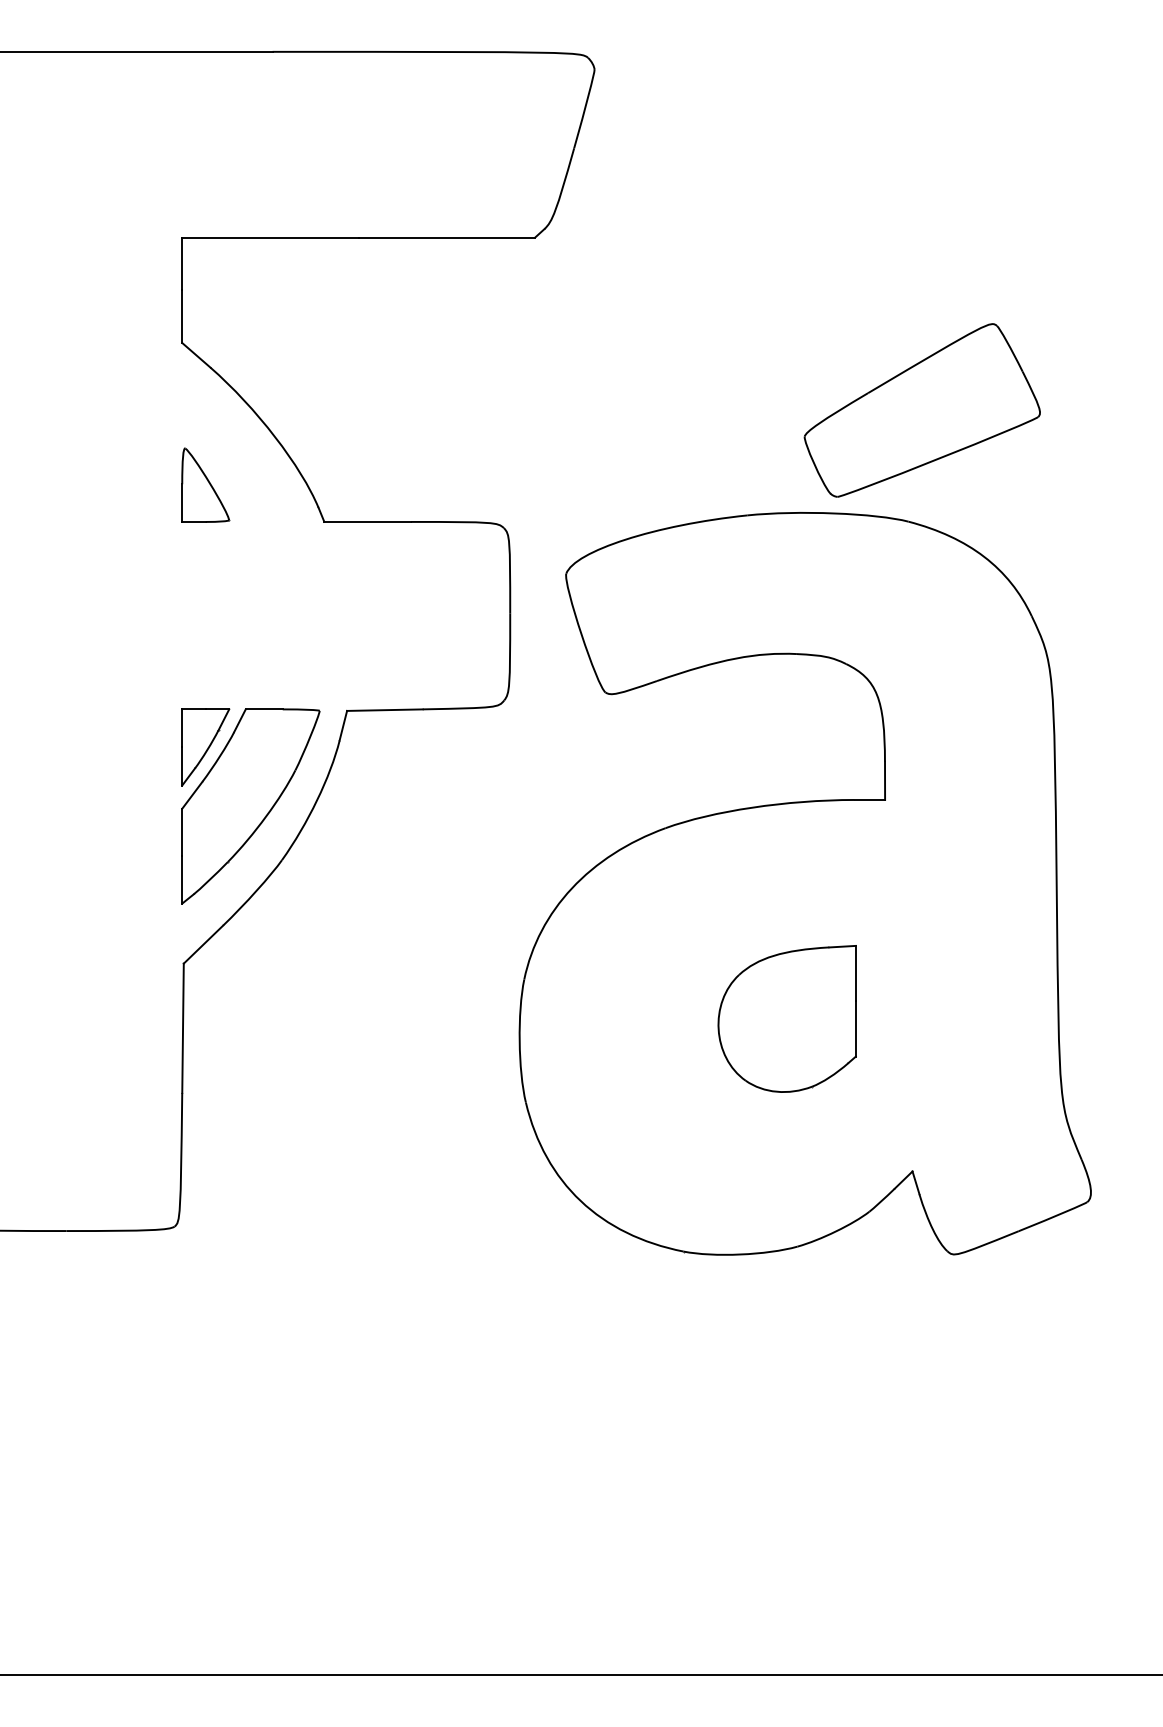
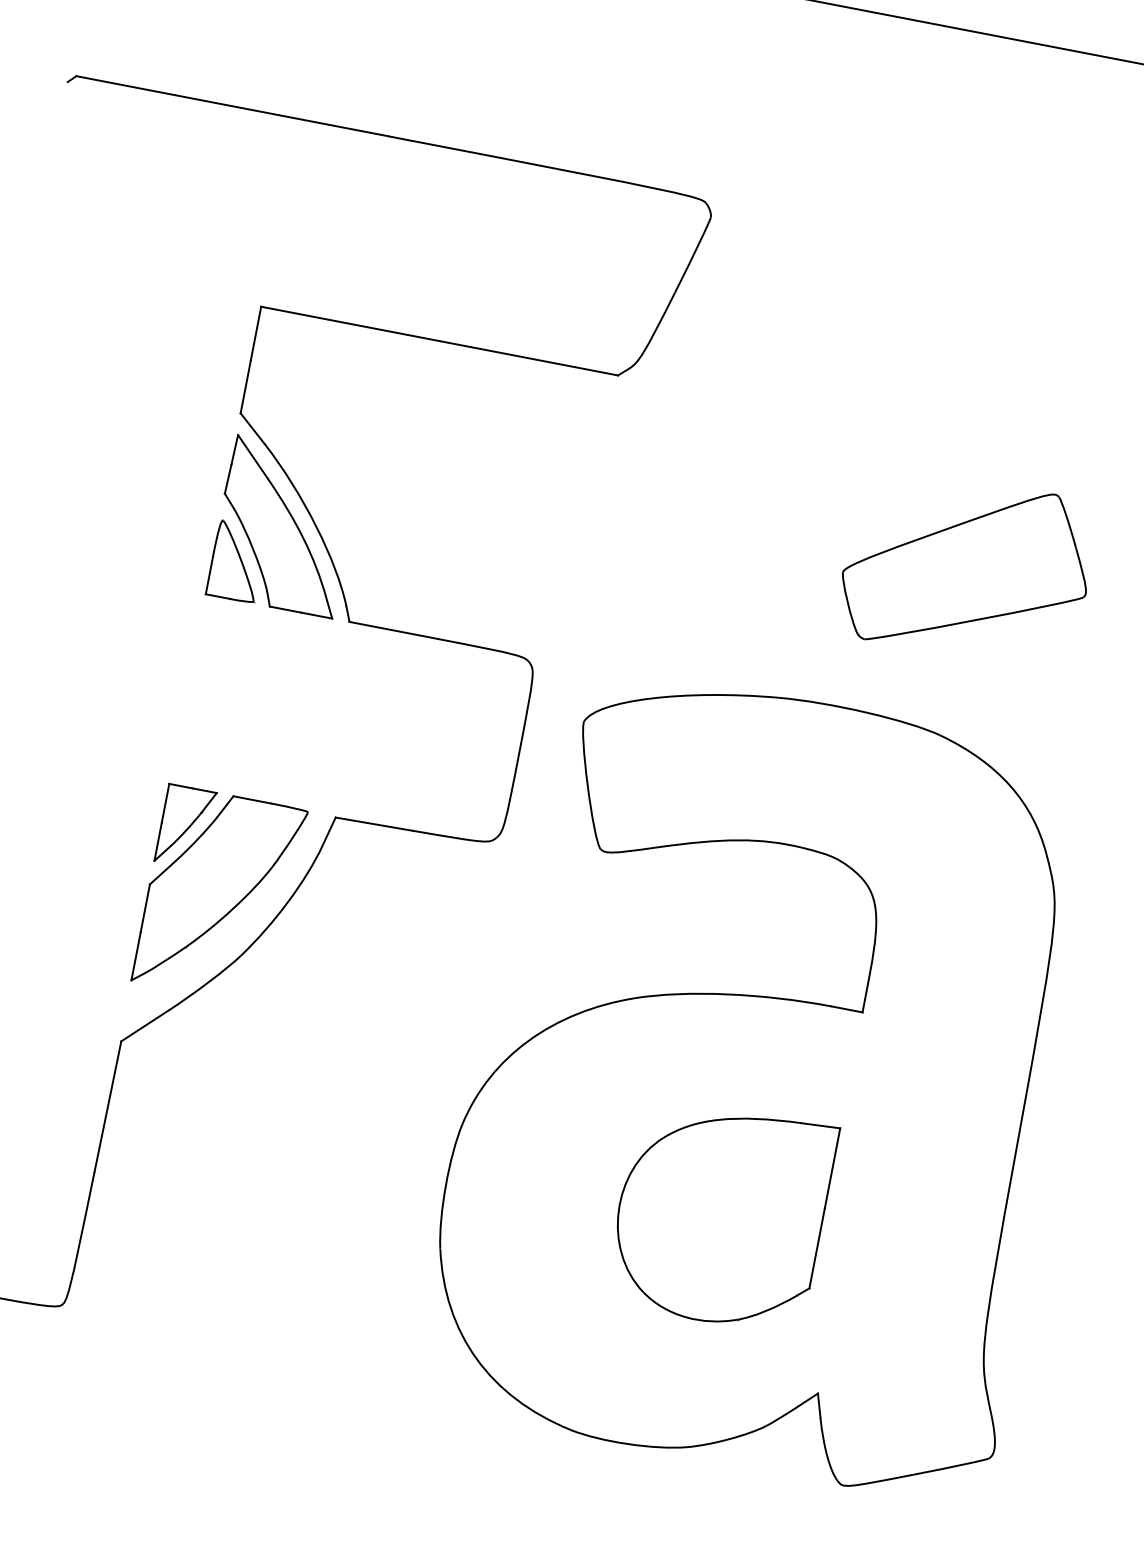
part: (921, 410) -> (966, 568), moved
part: (244, 442) -> (284, 526), added
part: (787, 1018) -> (721, 1214), size x1.43

